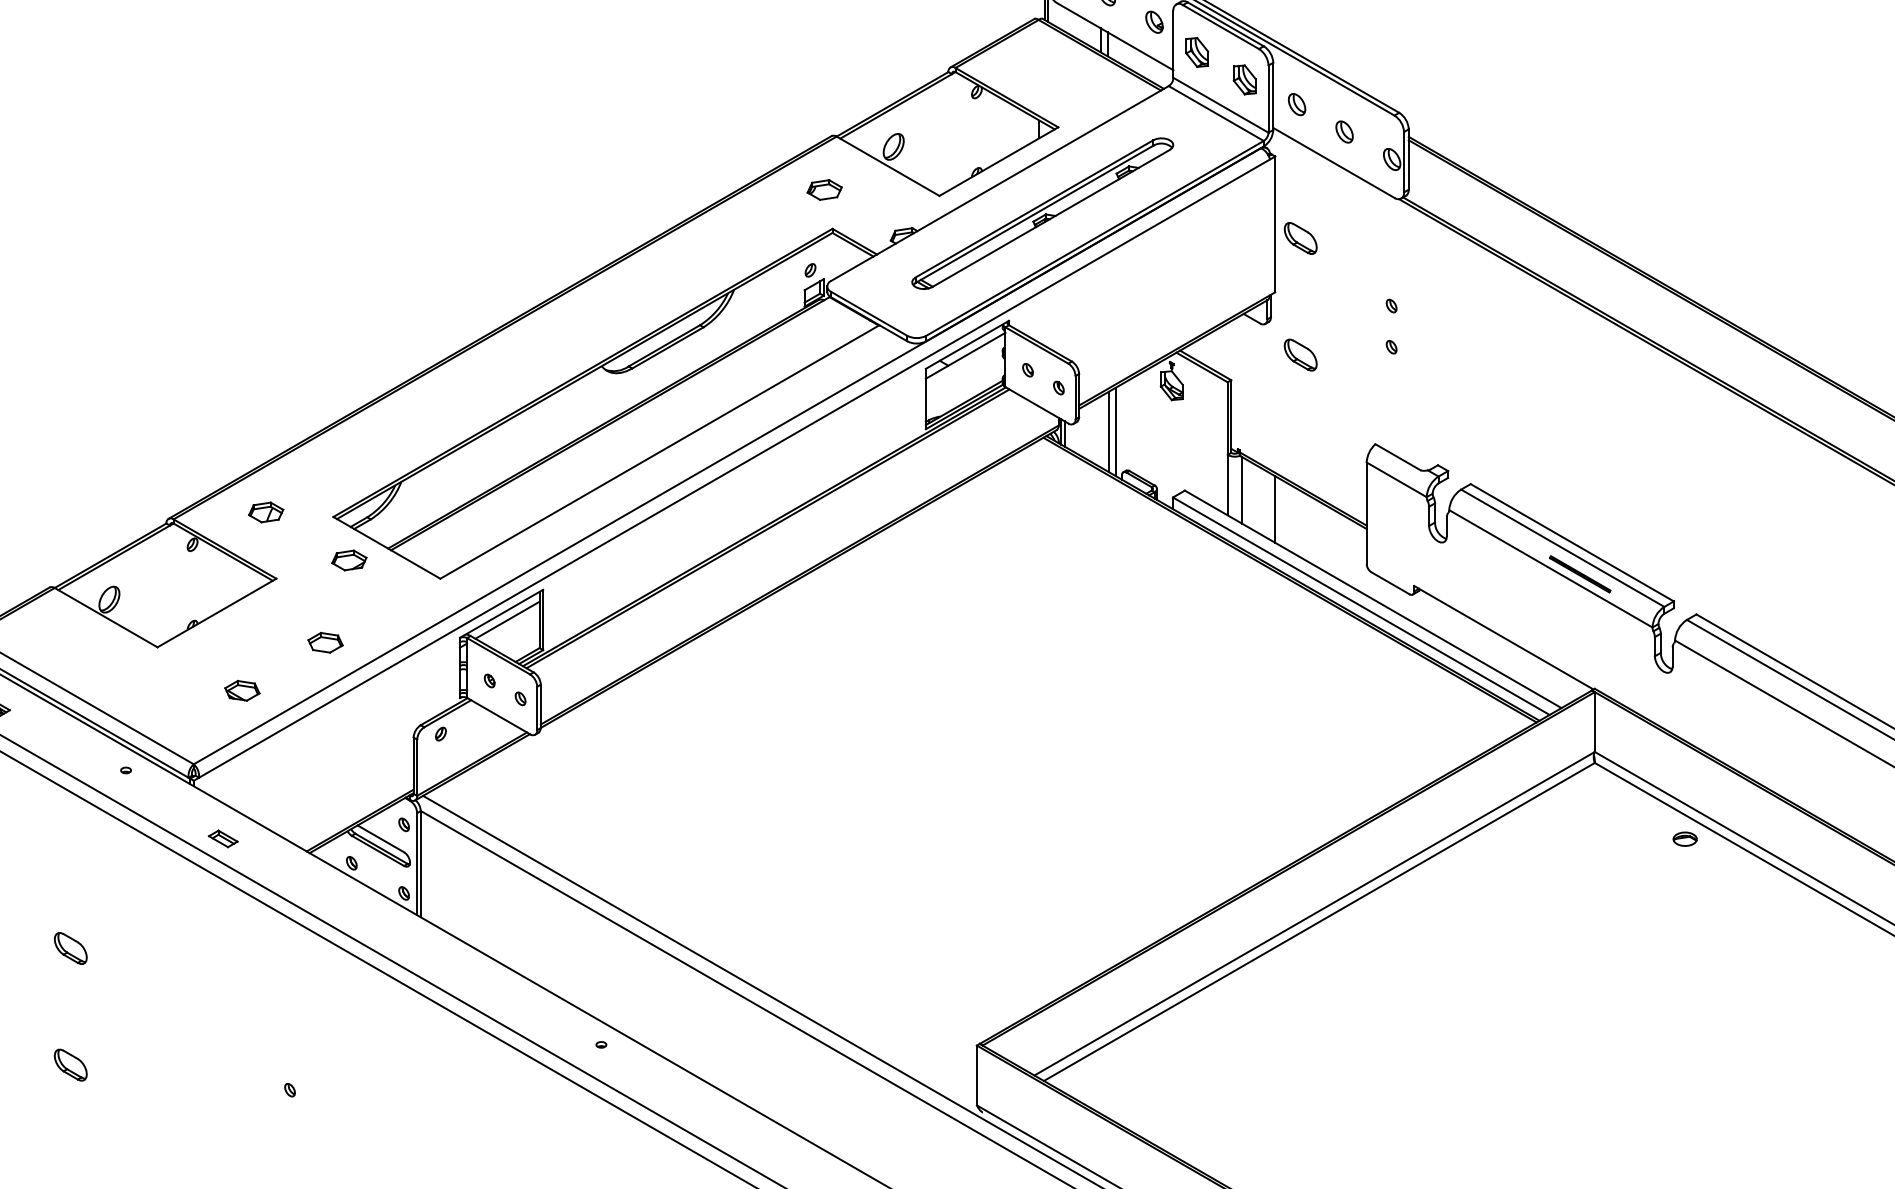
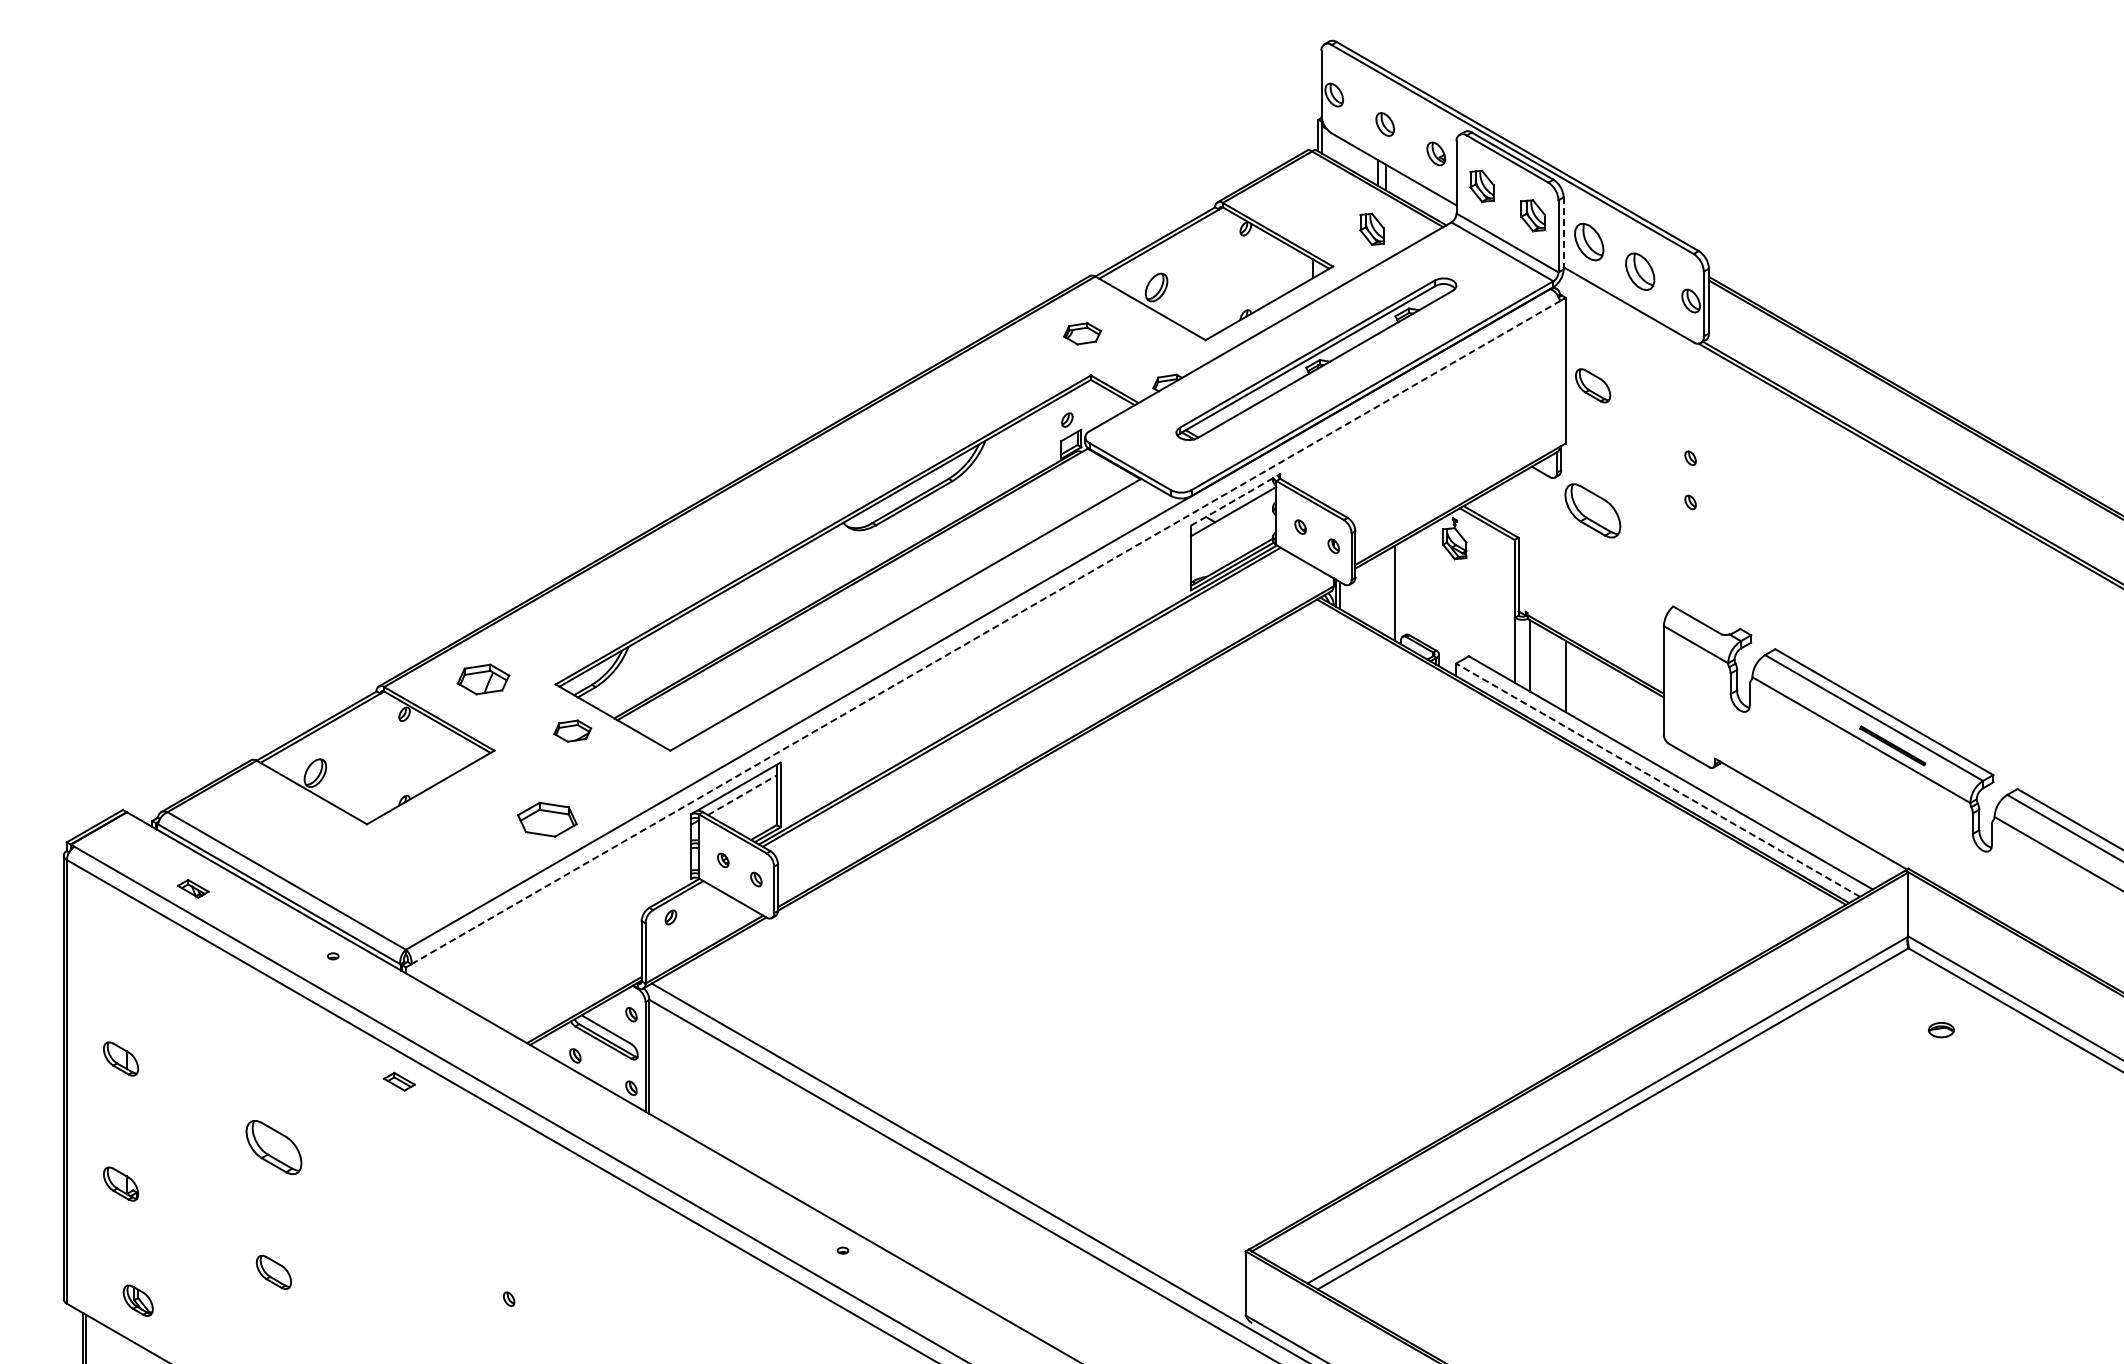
part: (1094, 91) -> (1371, 228), added
line: (1273, 96) -> (1563, 233), solid -> dashed
part: (1296, 104) -> (1588, 242), size x1.6
part: (1344, 131) -> (1639, 271), size x1.6
line: (967, 344) -> (1235, 499), solid -> dashed
part: (1301, 354) -> (1593, 510), size x1.6
line: (1109, 432) -> (1387, 593), removed
line: (735, 468) -> (986, 632), solid -> dashed
part: (266, 512) -> (483, 679), size x1.4
line: (1360, 605) -> (1657, 779), solid -> dashed
line: (507, 620) -> (742, 795), solid -> dashed
part: (324, 641) -> (546, 818), size x1.6
part: (241, 690) -> (457, 870), removed
part: (223, 838) -> (399, 1081), moved
part: (1685, 839) -> (1941, 1030), moved
part: (70, 947) -> (273, 1146), size x1.6

